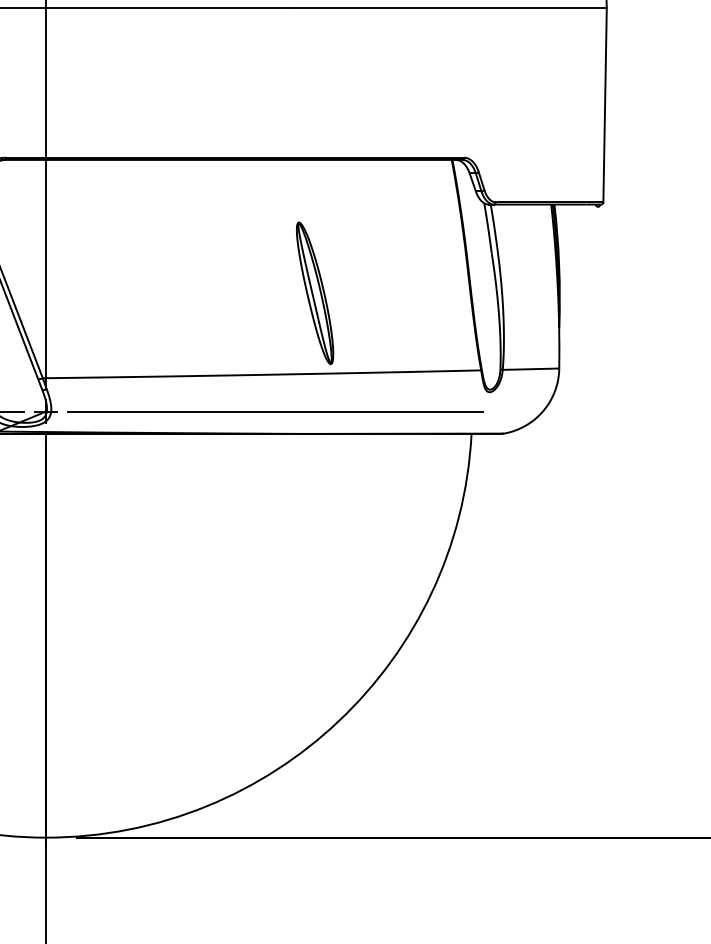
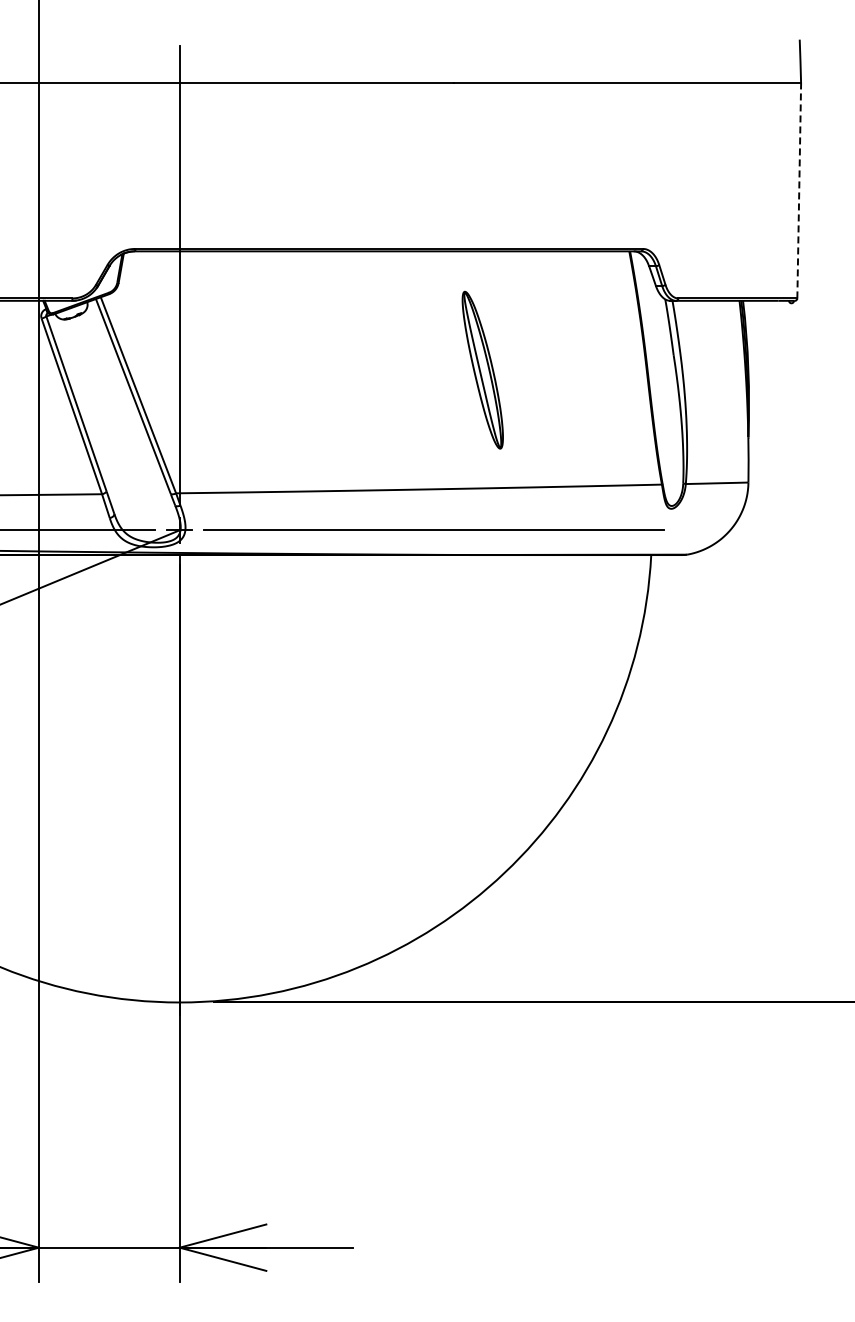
line: (605, 105) -> (799, 190), solid -> dashed
part: (314, 292) -> (482, 369), moved

